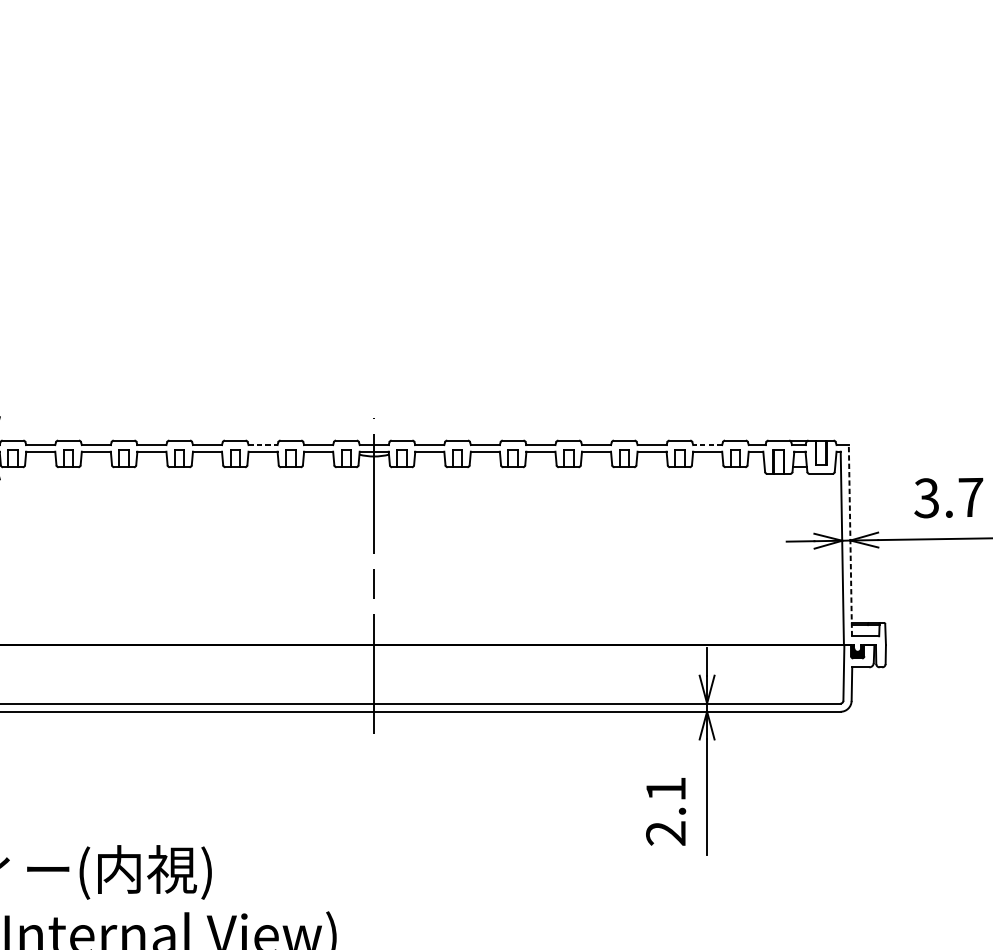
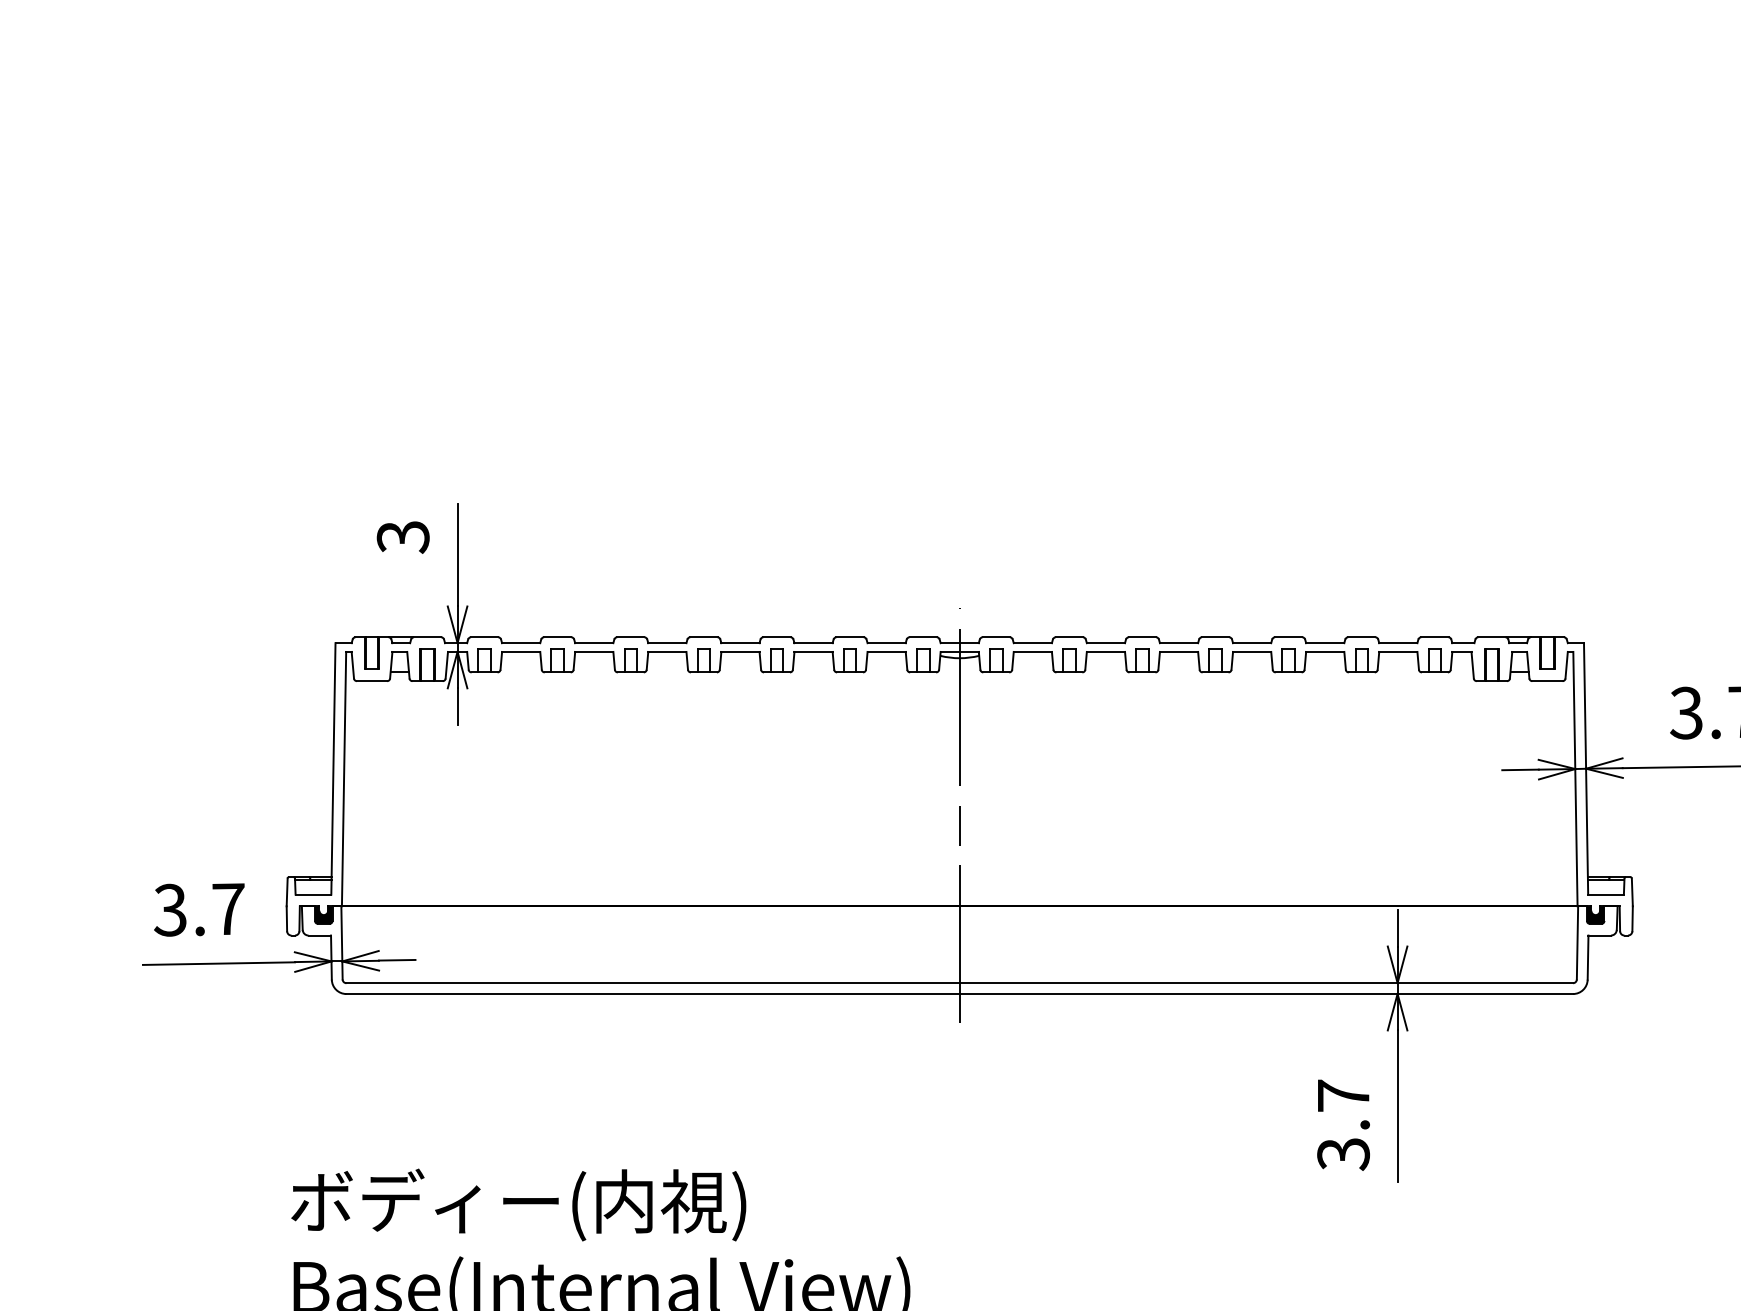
line: (263, 445) -> (814, 643), dashed -> solid
line: (707, 445) -> (1397, 643), dashed -> solid
line: (850, 540) -> (1586, 768), dashed -> solid
text: (665, 811) -> (1343, 1124), 2.1 -> 3.7

